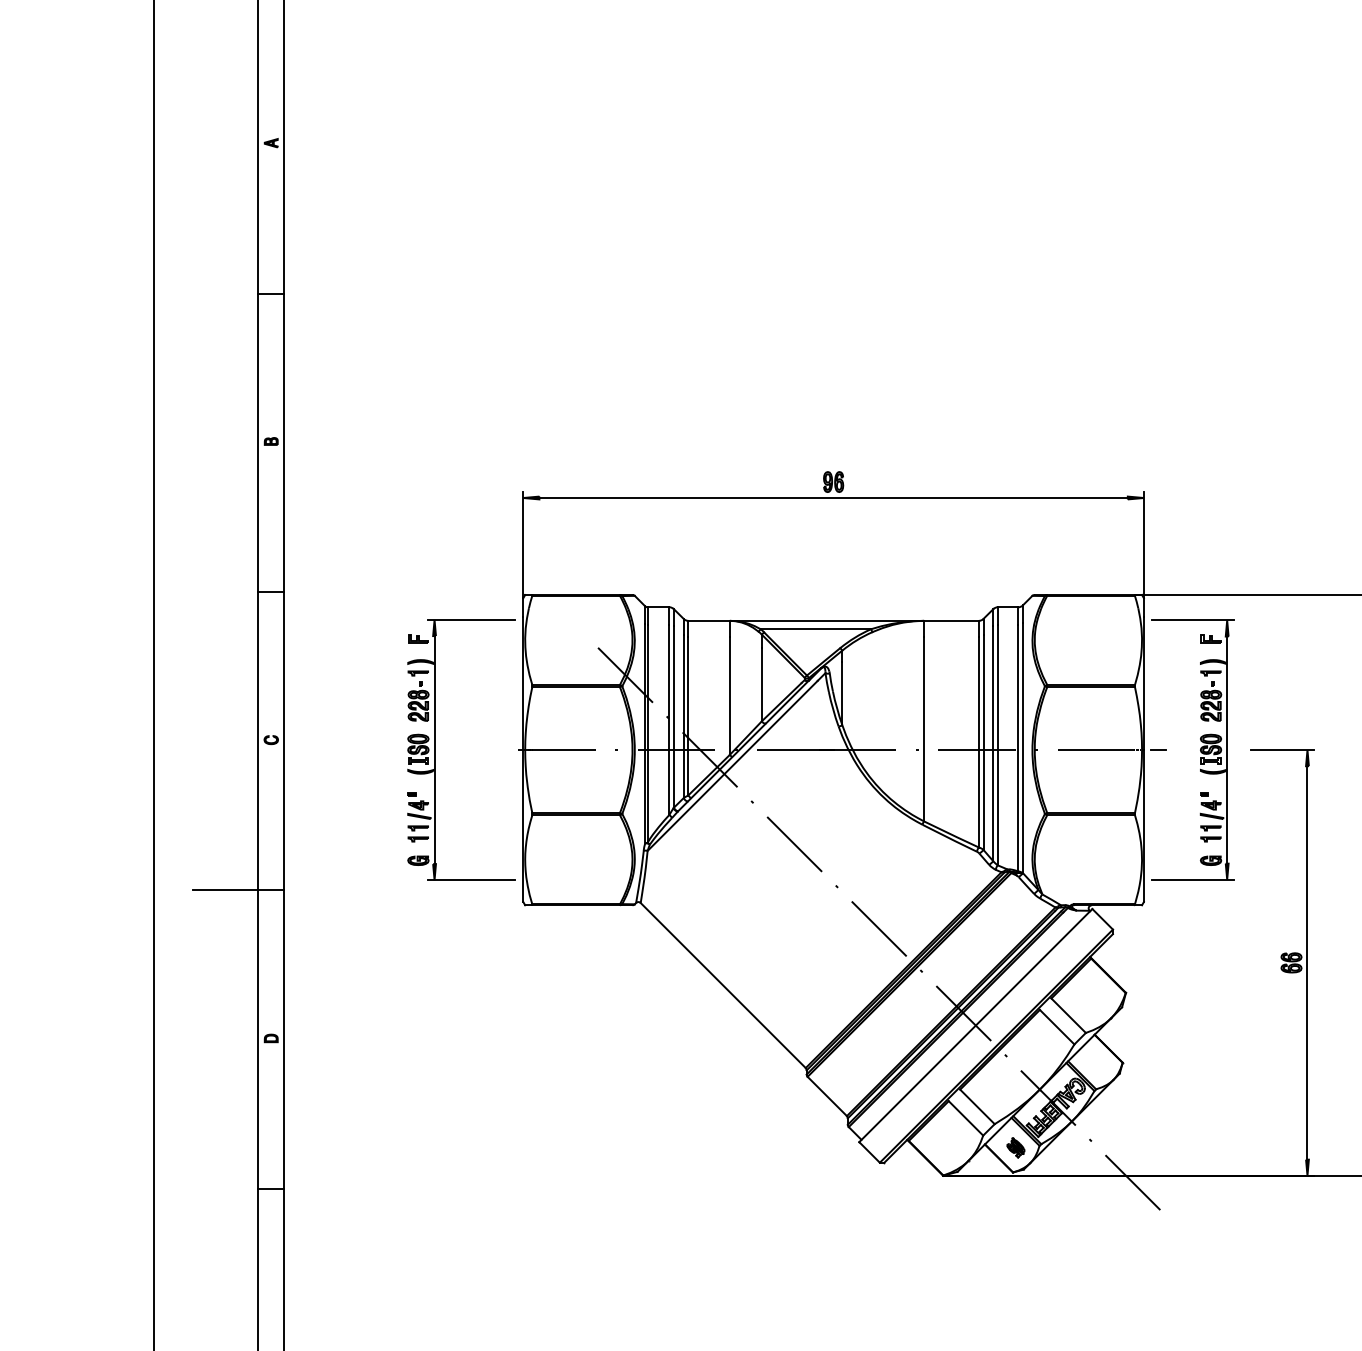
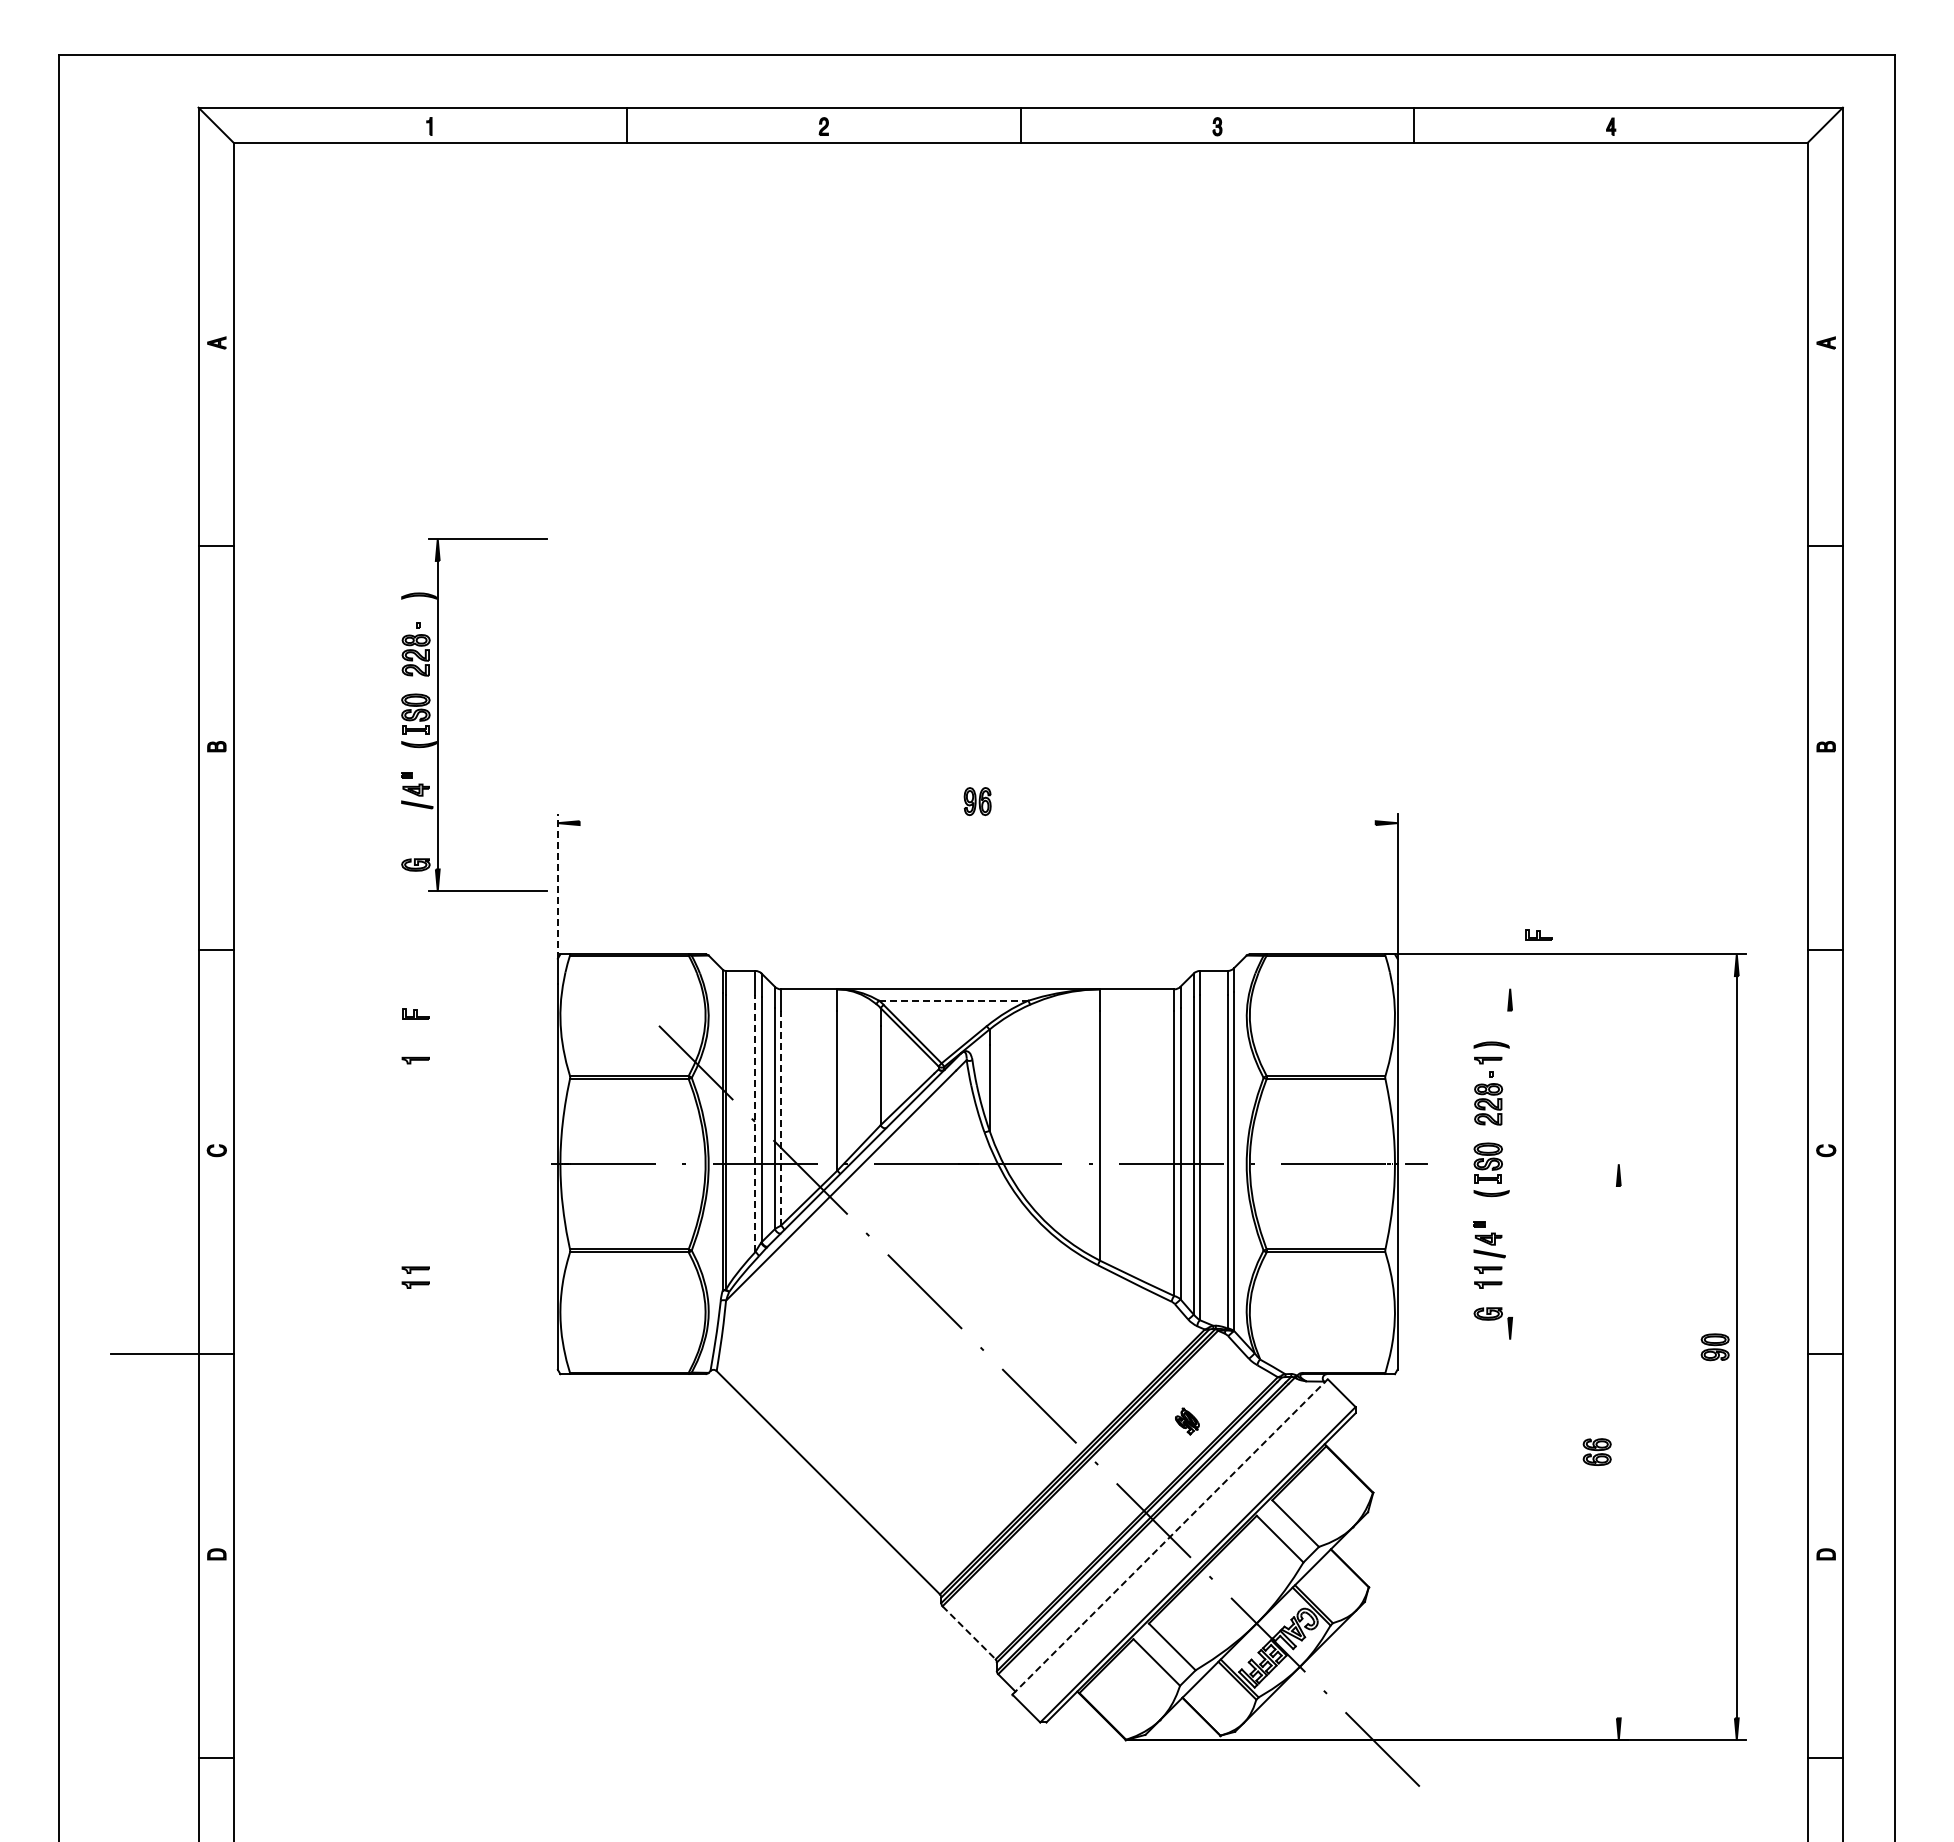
line: (833, 498) -> (977, 823), removed
line: (523, 544) -> (557, 886), solid -> dashed
line: (1192, 620) -> (1463, 988), removed
line: (815, 629) -> (953, 1000), solid -> dashed
part: (1210, 638) -> (1538, 934), moved
line: (687, 715) -> (780, 1117), solid -> dashed
line: (669, 720) -> (755, 1123), solid -> dashed
part: (435, 749) -> (438, 714), moved
line: (1227, 749) -> (1510, 1163), removed
line: (1282, 750) -> (1584, 1164), removed
line: (1192, 879) -> (1463, 1339), removed
line: (1307, 963) -> (1618, 1452), removed
line: (976, 1025) -> (1170, 1536), solid -> dashed
line: (827, 1096) -> (969, 1632), solid -> dashed
part: (1016, 1147) -> (1187, 1421), moved

